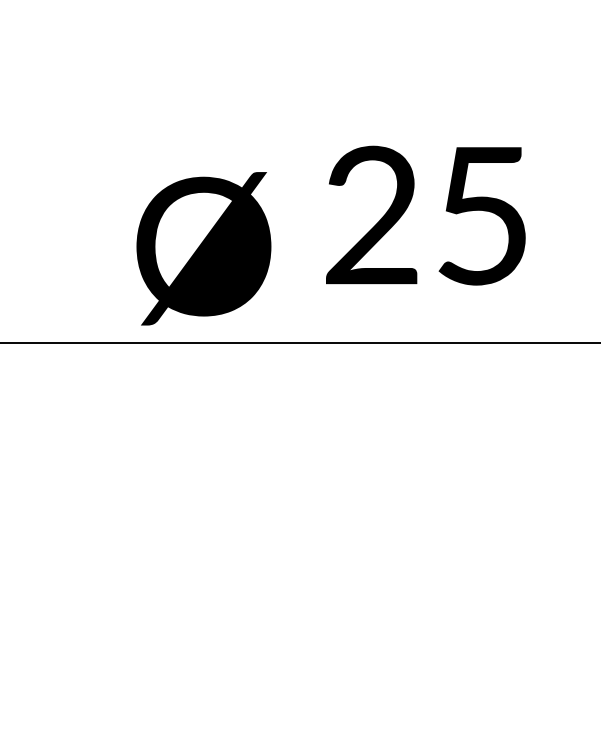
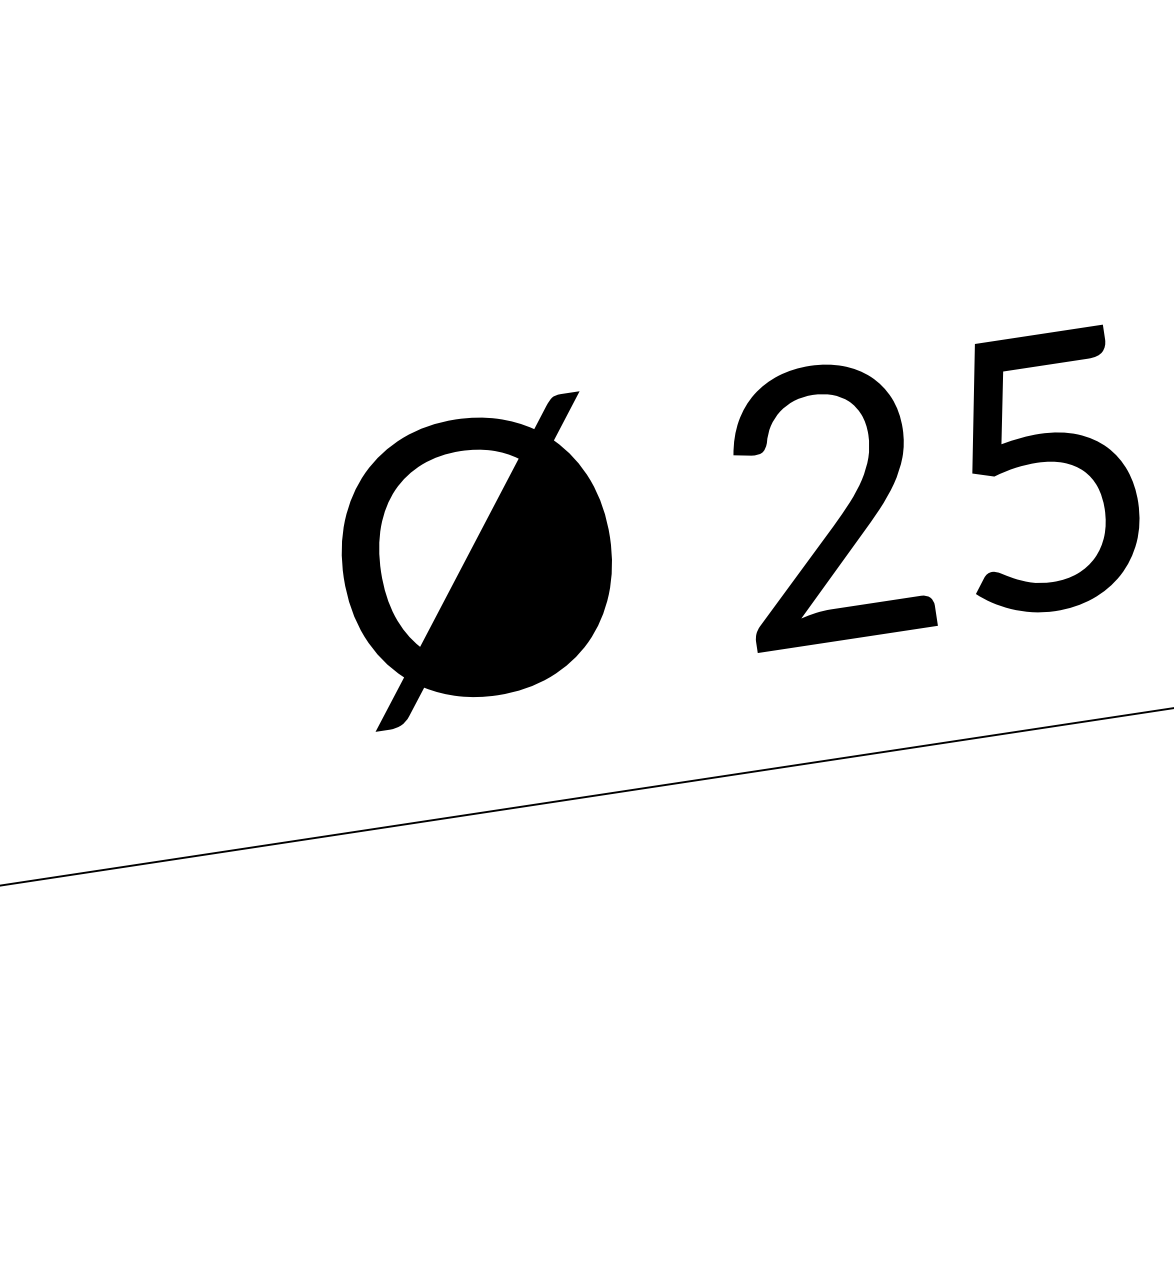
text: (425, 215) -> (933, 487), moved
text: (203, 248) -> (476, 561), moved

